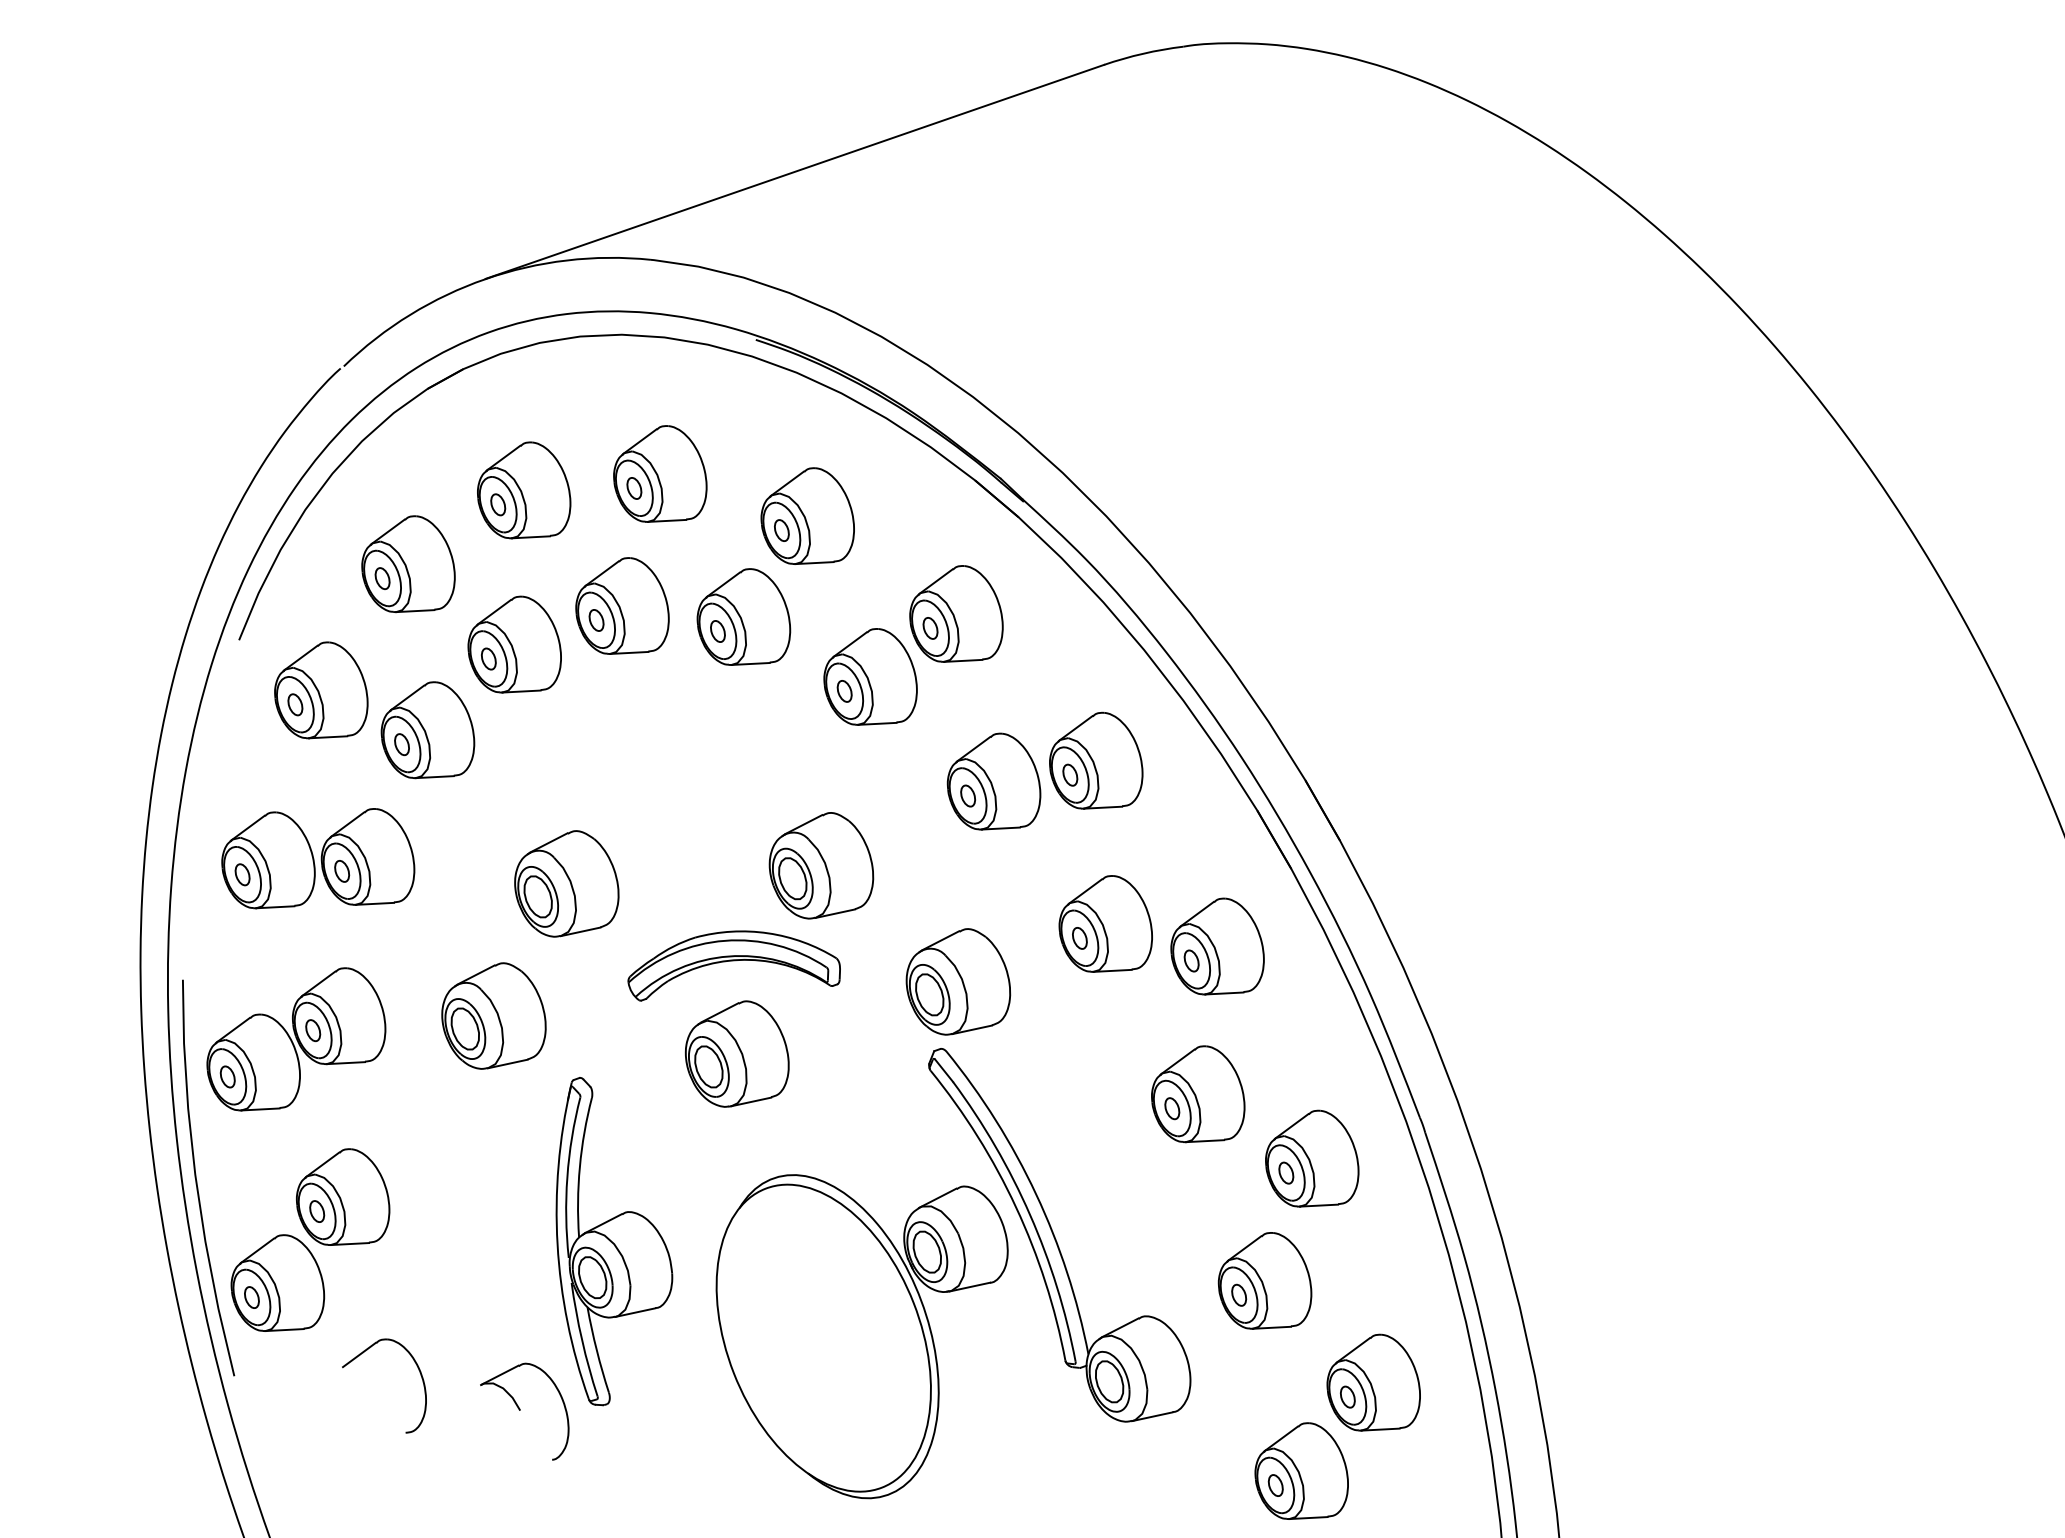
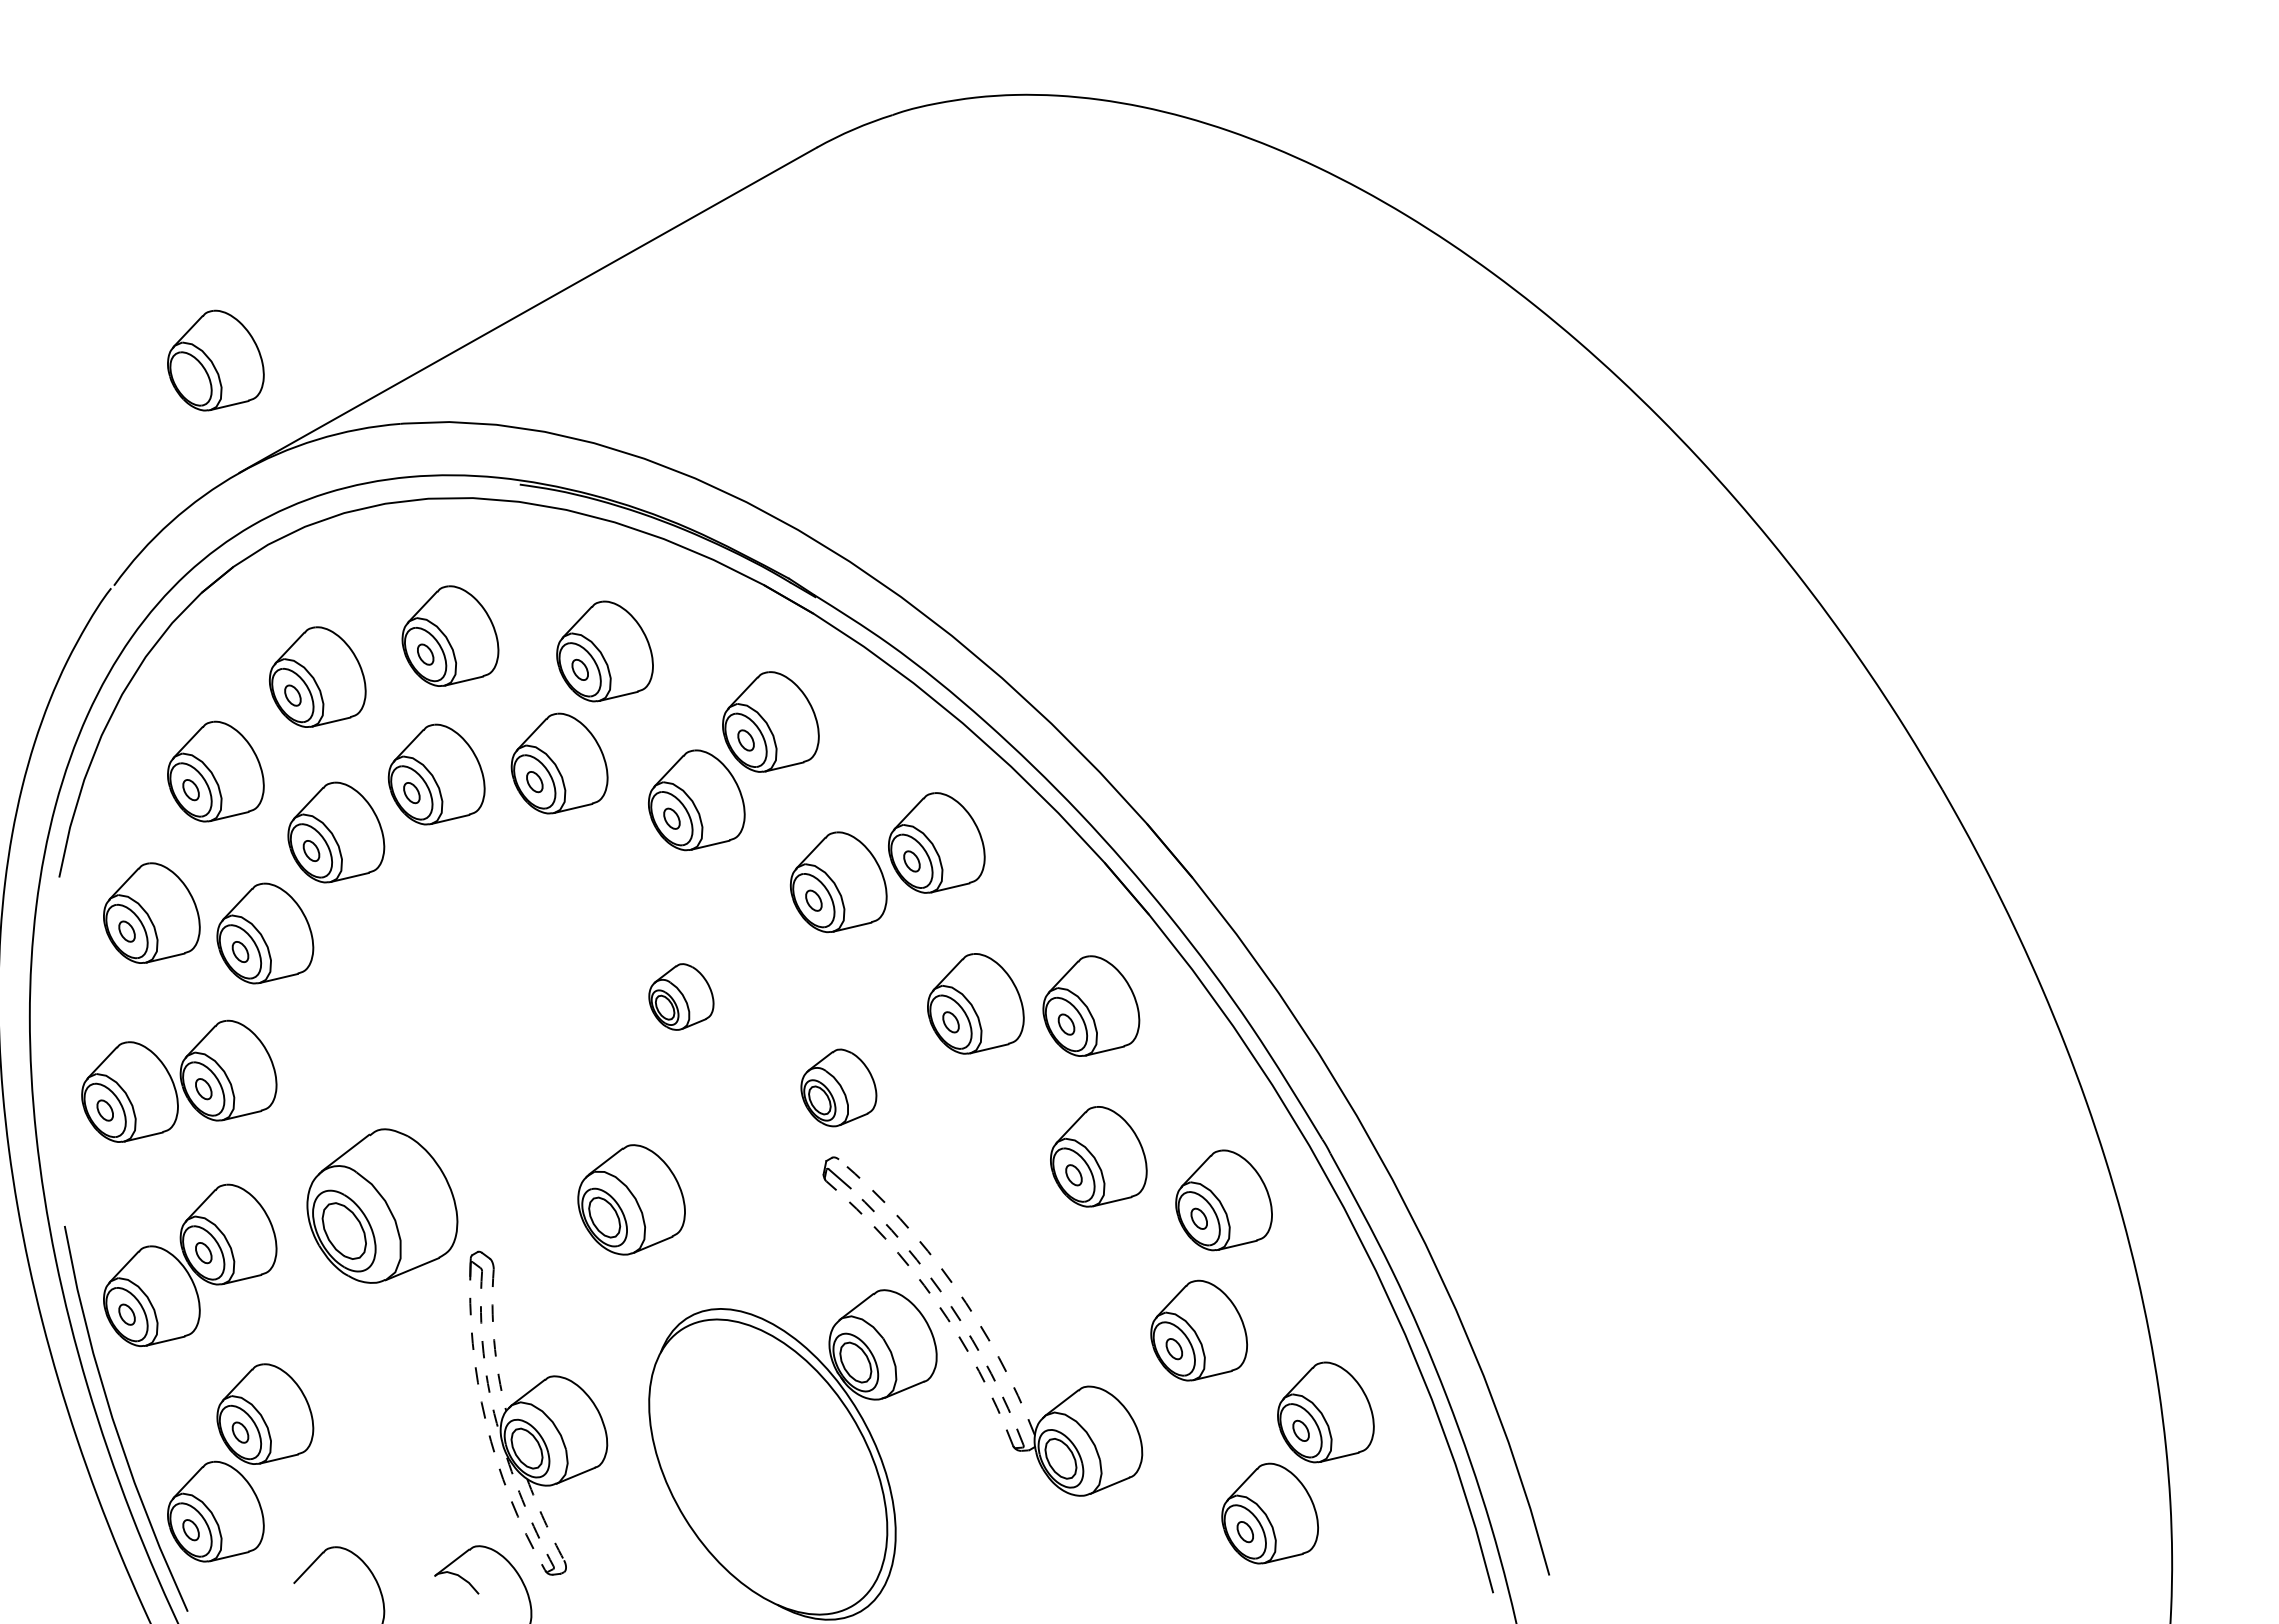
part: (482, 165) -> (215, 360), added
part: (822, 865) -> (681, 996), size x0.6
part: (567, 883) -> (430, 1060), removed
part: (735, 961) -> (612, 1107), removed
part: (959, 981) -> (838, 1087), size x0.7
part: (494, 1015) -> (381, 1205), size x1.4
arc: (580, 1166) -> (494, 1340), solid -> dashed
arc: (567, 1177) -> (483, 1353), solid -> dashed
arc: (1035, 1194) -> (953, 1285), solid -> dashed
arc: (1016, 1207) -> (936, 1301), solid -> dashed
arc: (1030, 1214) -> (951, 1306), solid -> dashed
arc: (557, 1243) -> (485, 1421), solid -> dashed
arc: (581, 1339) -> (527, 1512), solid -> dashed
arc: (596, 1350) -> (544, 1520), solid -> dashed

